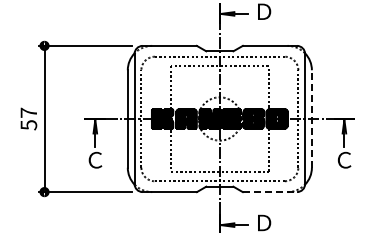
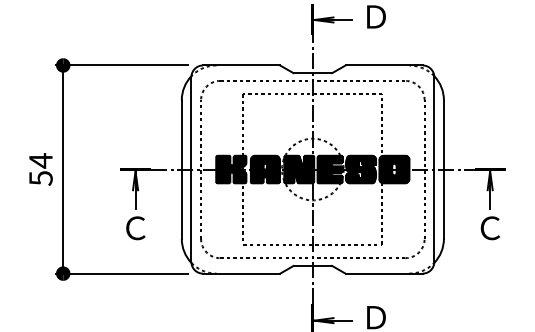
text: (28, 112) -> (40, 160), 57 -> 54
line: (311, 118) -> (443, 168), dashed -> solid
line: (270, 192) -> (384, 274), dashed -> solid

